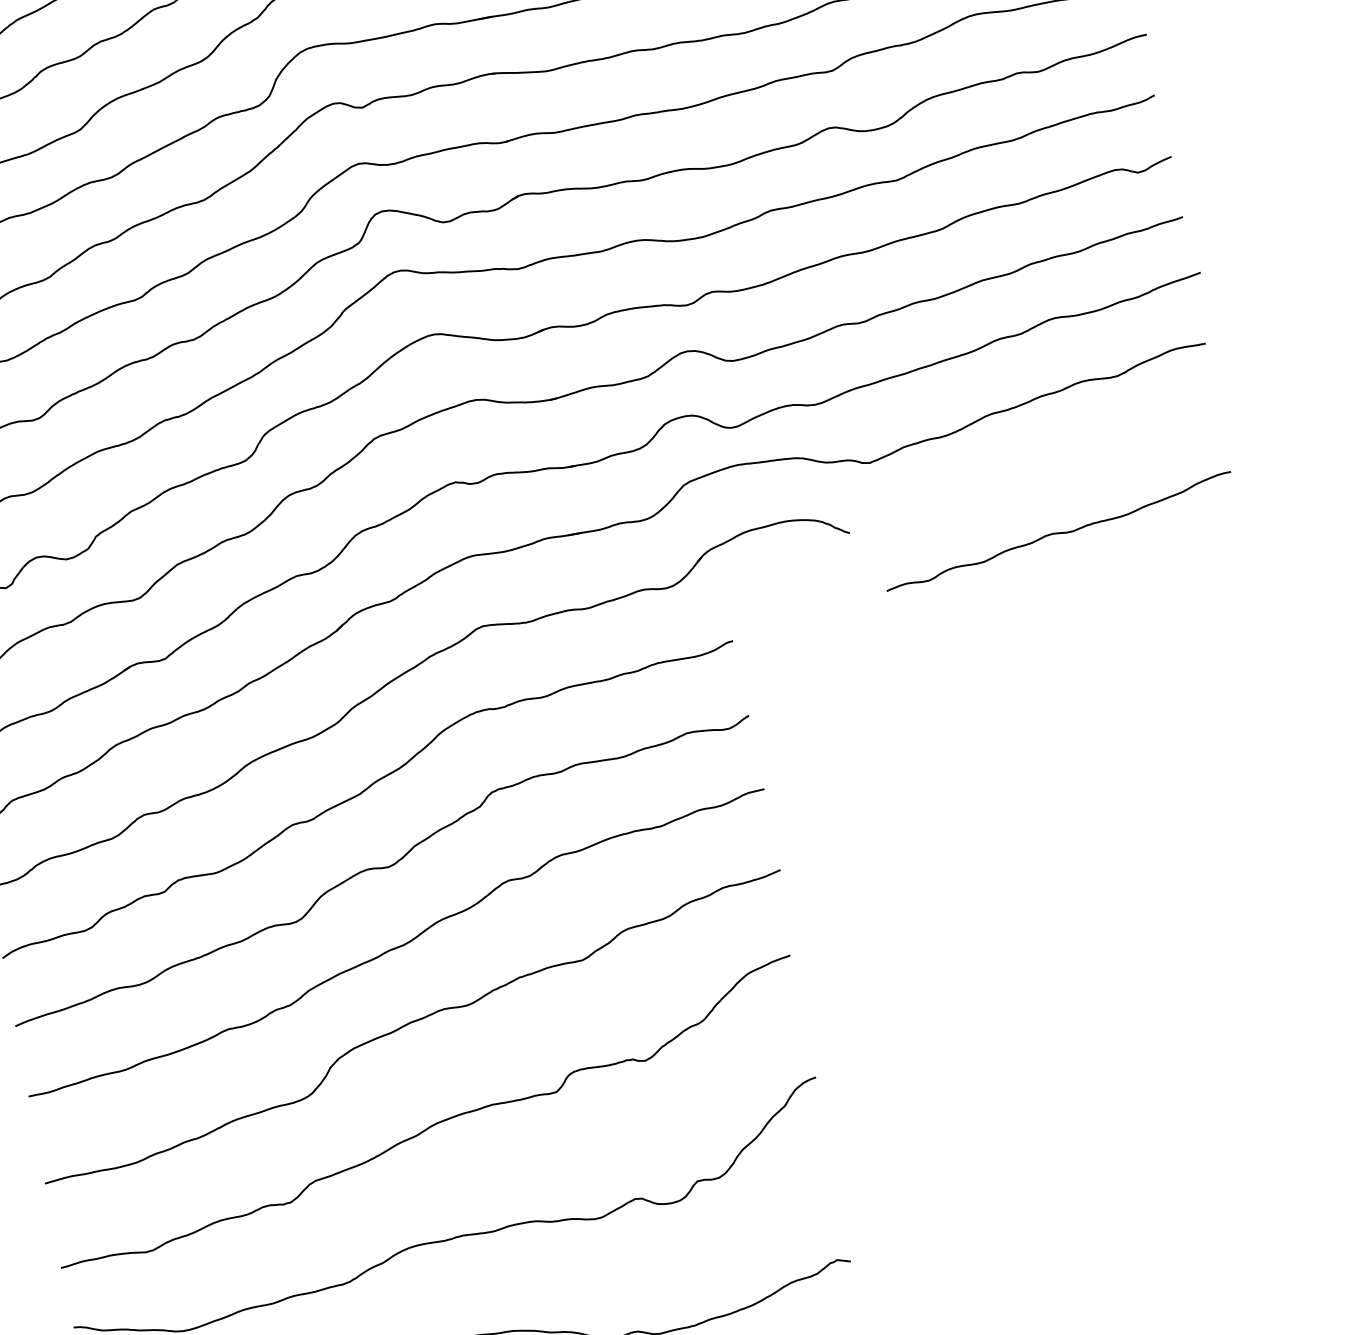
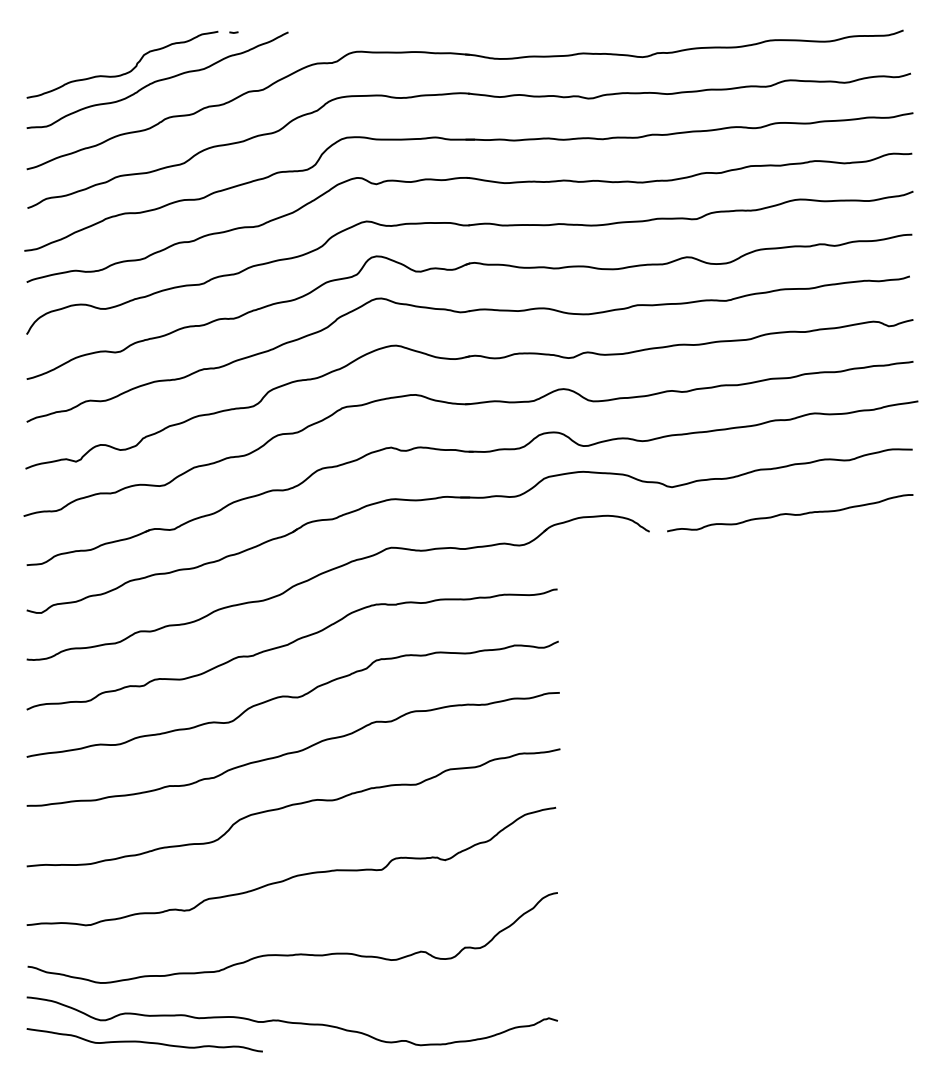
curve: (1059, 531) -> (790, 513), moved

